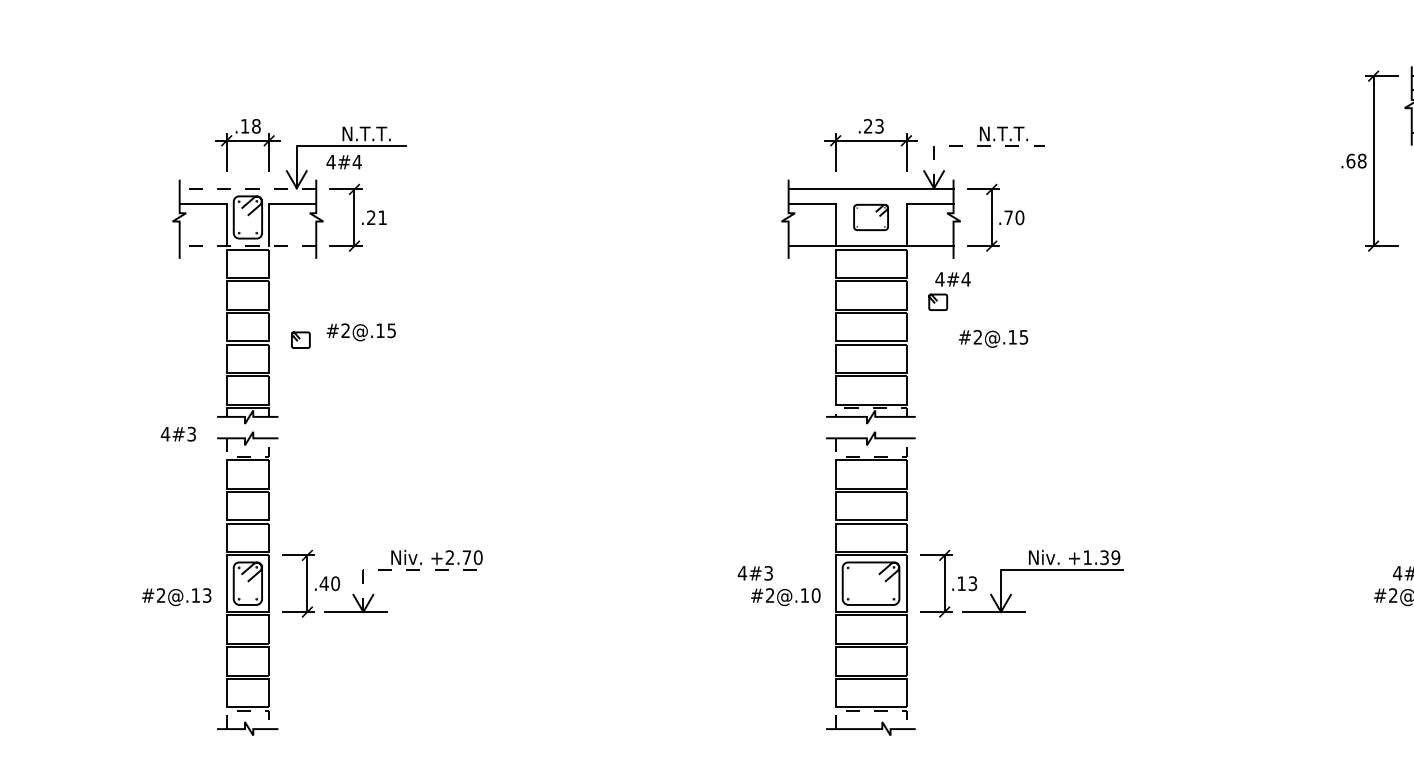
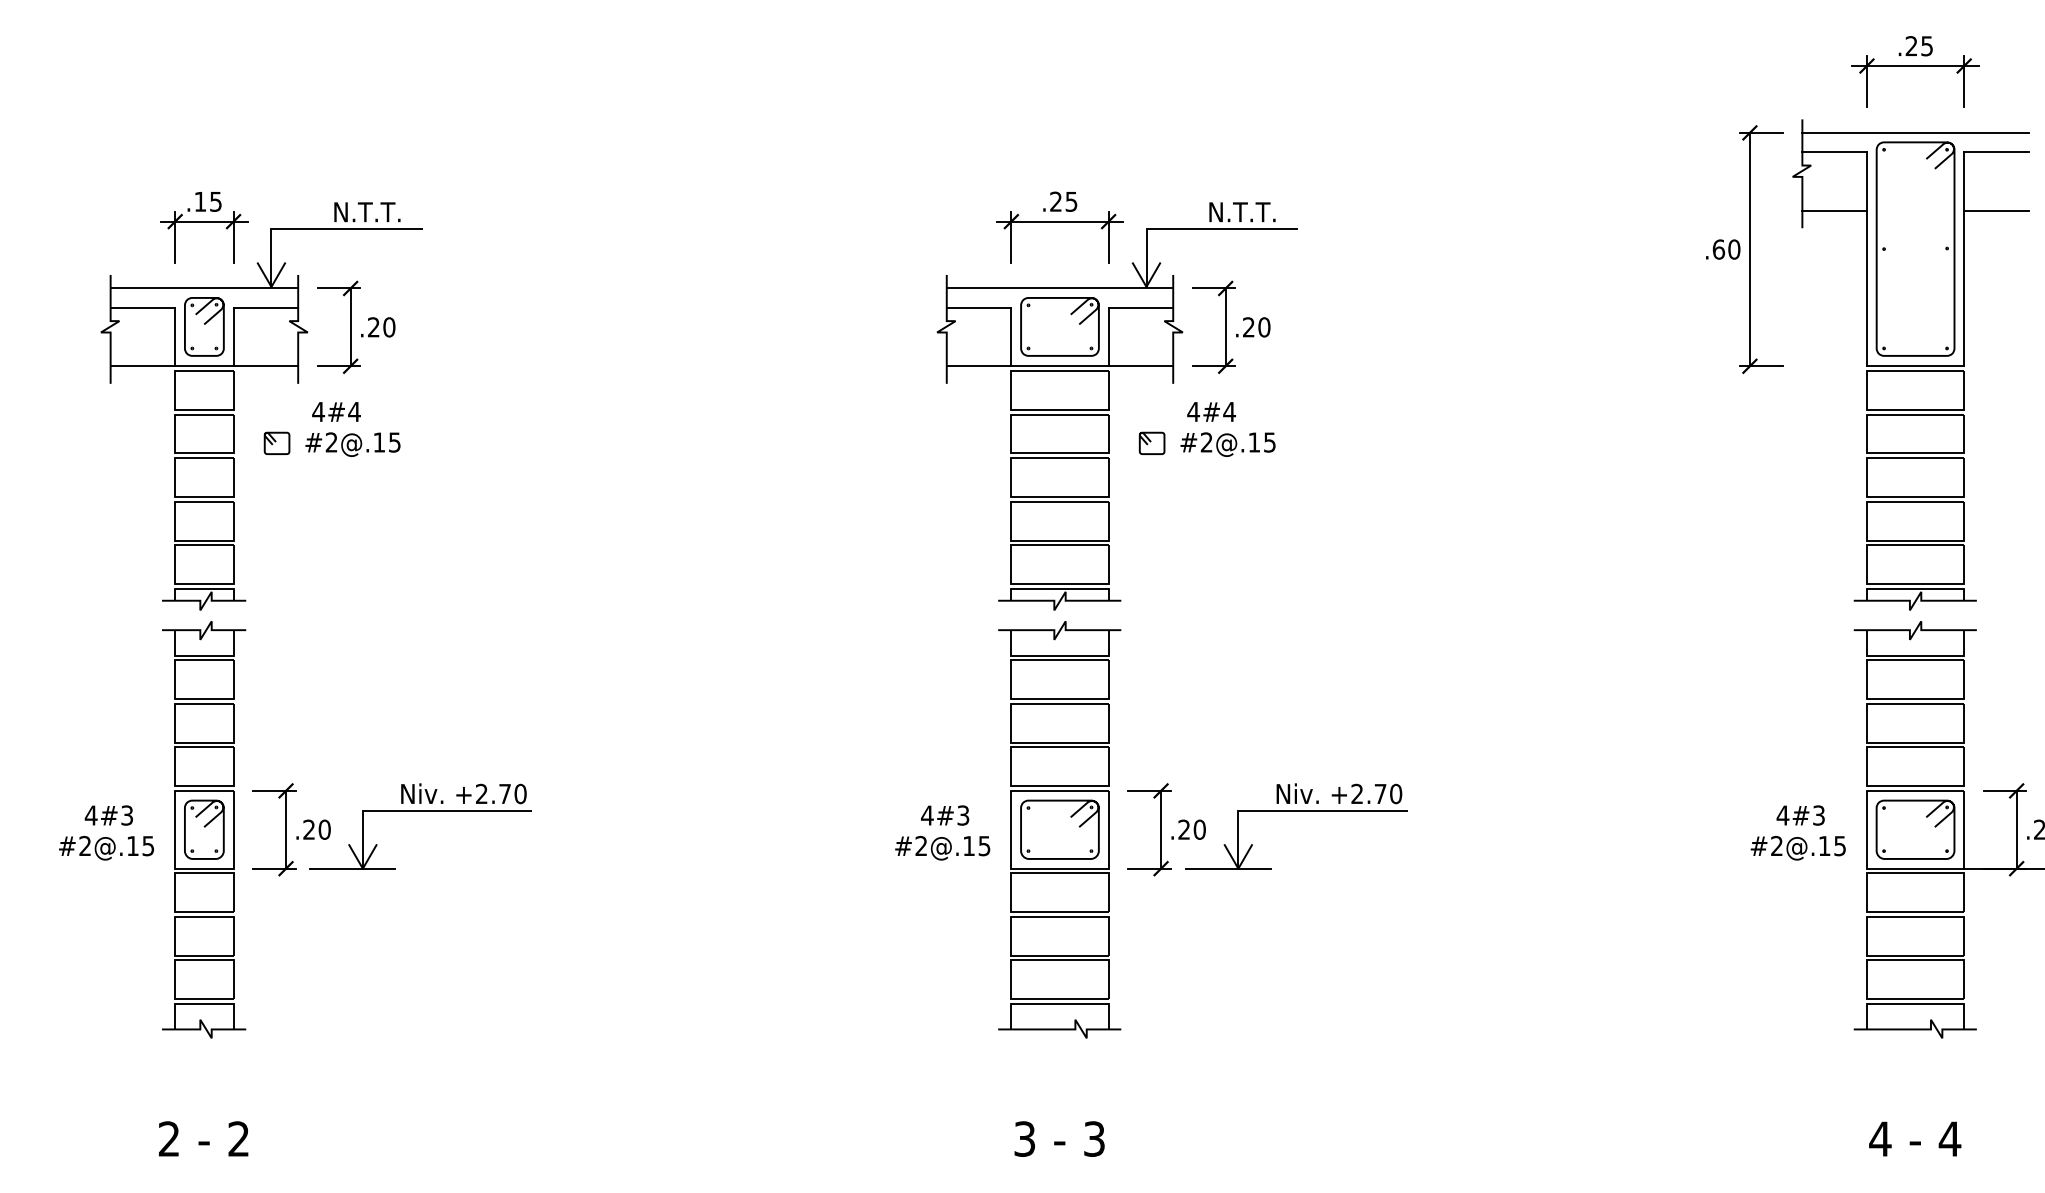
text: (256, 126) -> (216, 201), .18 -> .15
text: (879, 126) -> (1071, 201), .23 -> .25
line: (968, 146) -> (1193, 229), dashed -> solid
text: (344, 161) -> (336, 411), moved
text: (1362, 161) -> (1734, 249), .68 -> .60
line: (248, 189) -> (204, 288), dashed -> solid
text: (382, 217) -> (389, 327), .21 -> .20
part: (870, 217) -> (1059, 326), size x1.67
text: (1008, 217) -> (1248, 327), .70 -> .20
line: (248, 246) -> (204, 366), dashed -> solid
text: (953, 279) -> (1211, 411), moved
text: (360, 332) -> (352, 444), moved
curve: (300, 338) -> (276, 441), moved
text: (993, 338) -> (1227, 444), moved
line: (871, 407) -> (1060, 588), dashed -> solid
text: (178, 434) -> (108, 815), moved
line: (248, 456) -> (204, 655), dashed -> solid
line: (871, 456) -> (1060, 655), dashed -> solid
text: (1101, 557) -> (1376, 793), +1.39 -> +2.70
line: (403, 569) -> (418, 810), dashed -> solid
text: (755, 573) -> (945, 815), moved
text: (323, 583) -> (308, 829), .40 -> .20
text: (966, 583) -> (1191, 829), .13 -> .20
text: (207, 595) -> (148, 845), #2@.13 -> #2@.15
text: (816, 595) -> (984, 845), #2@.10 -> #2@.15
line: (248, 710) -> (204, 1004), dashed -> solid
line: (871, 710) -> (1060, 1004), dashed -> solid

